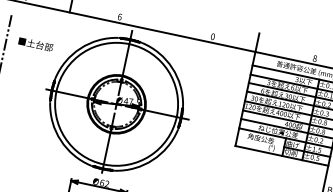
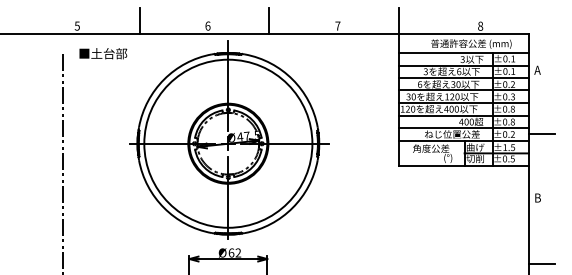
line: (164, 23) -> (269, 21), added
text: (212, 36) -> (337, 25), 0 -> 7
text: (35, 44) -> (103, 53), moved

